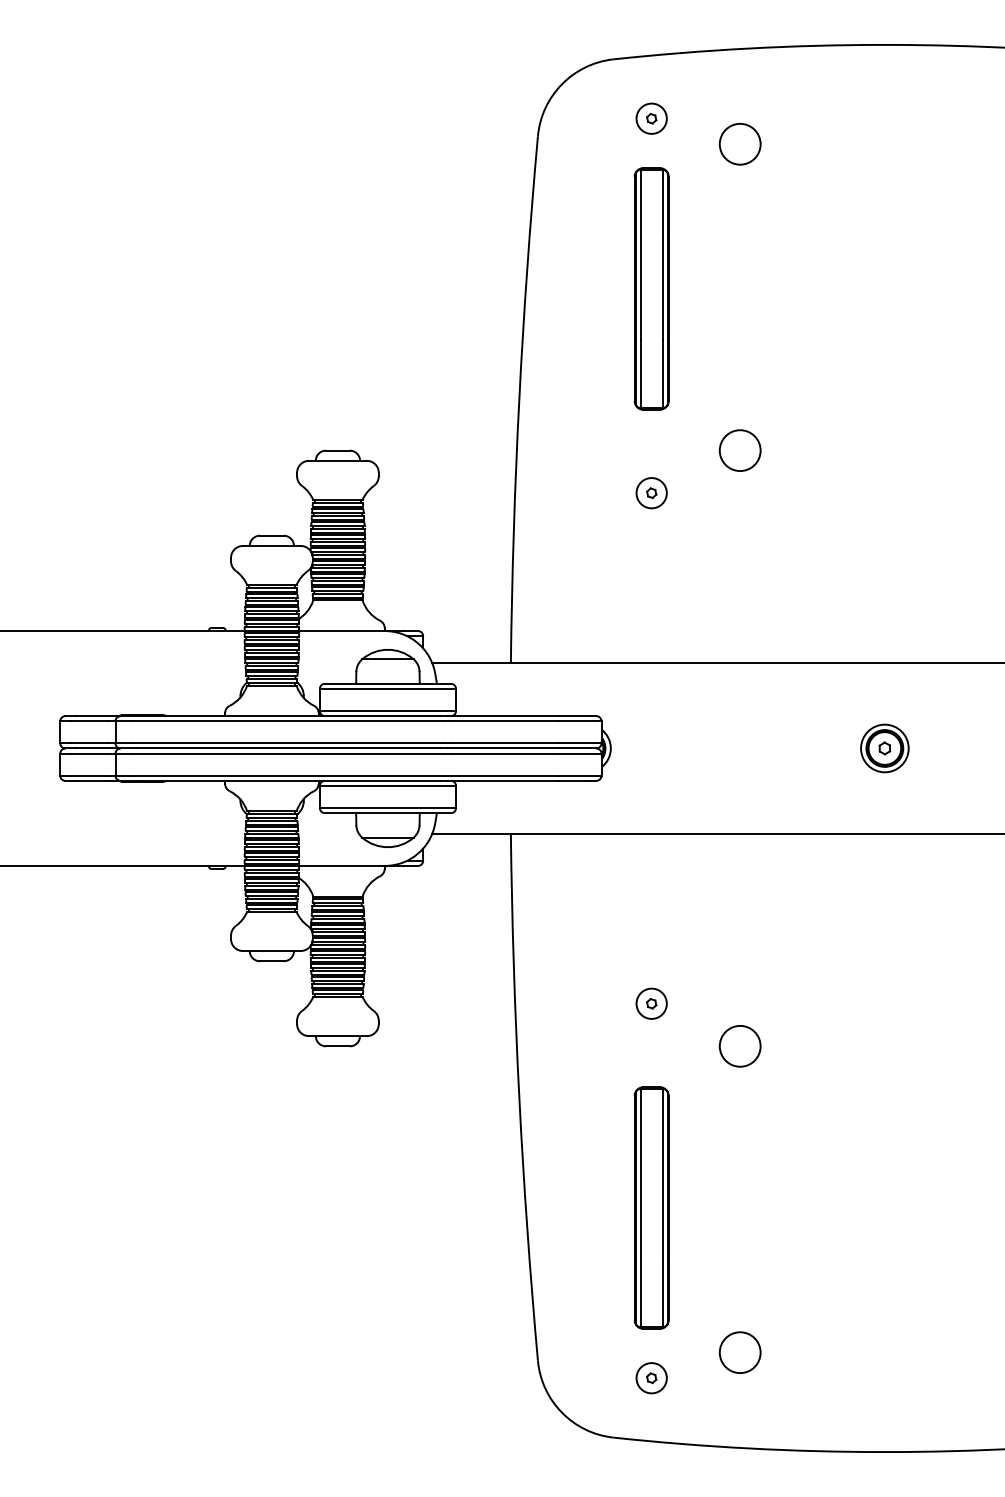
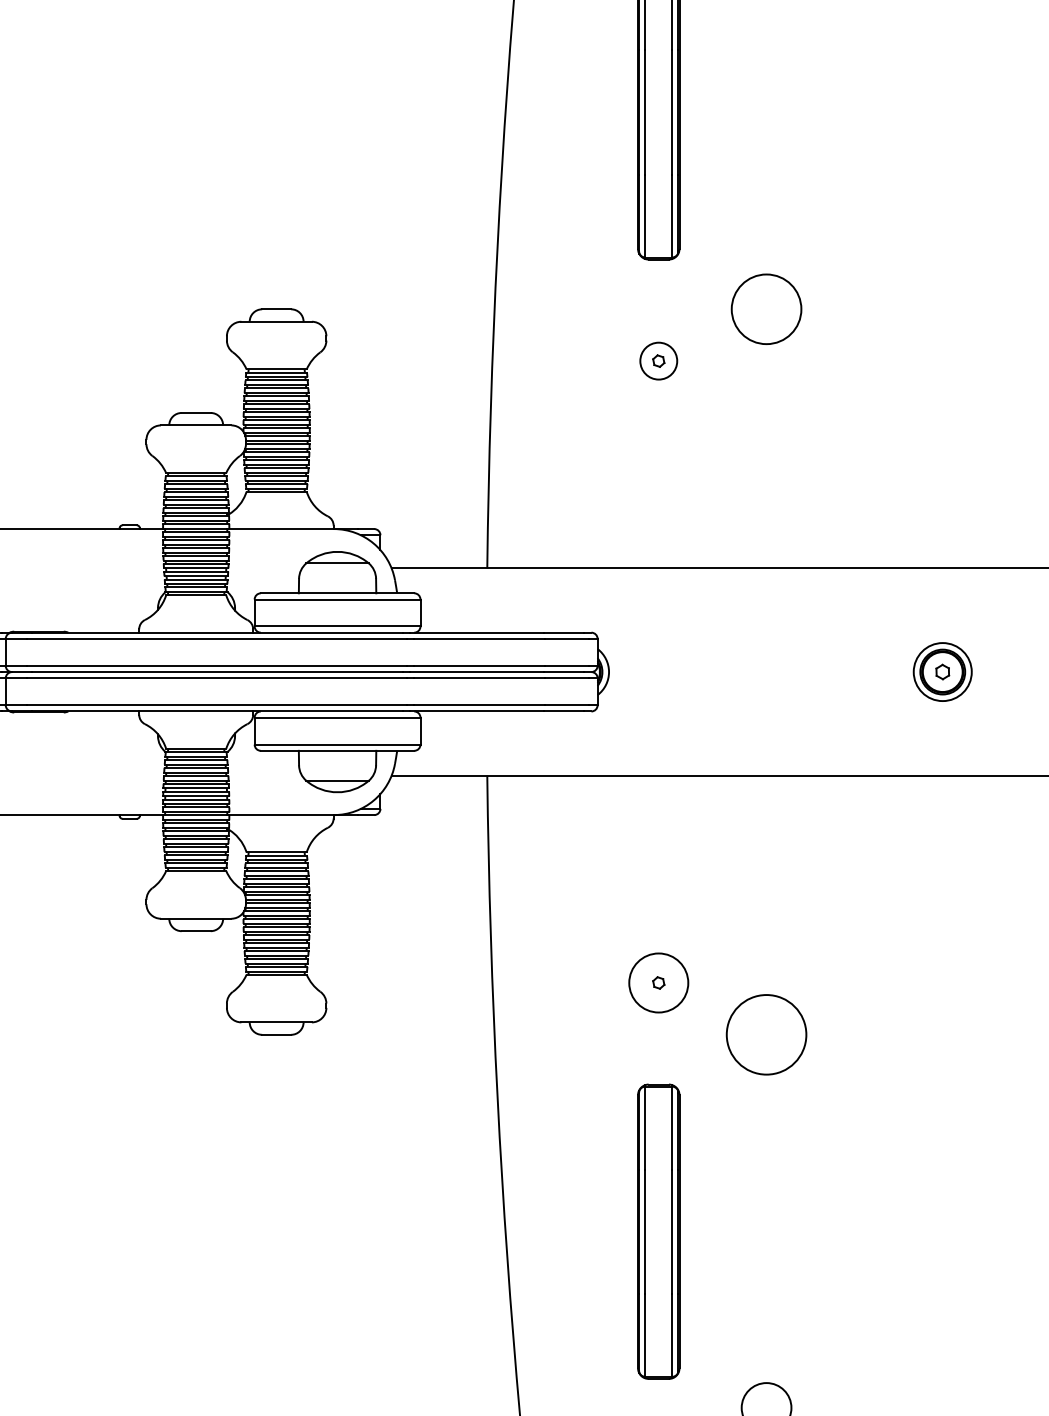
circle: (739, 450) -> (765, 309), size x1.4
circle: (651, 1003) -> (658, 982), size x1.6
circle: (739, 1045) -> (765, 1033), size x1.6

